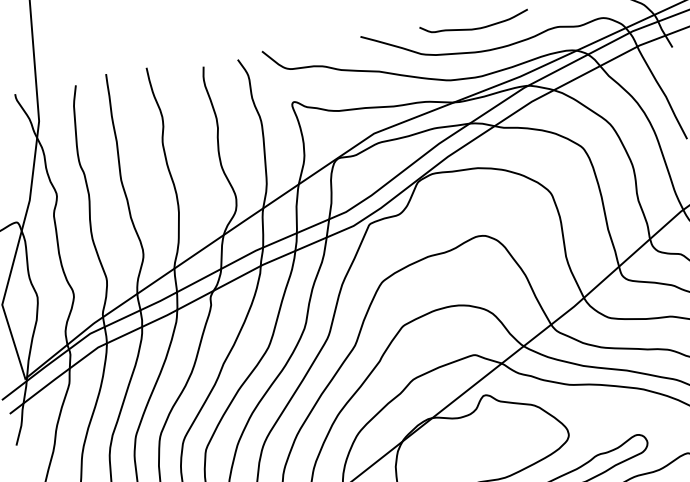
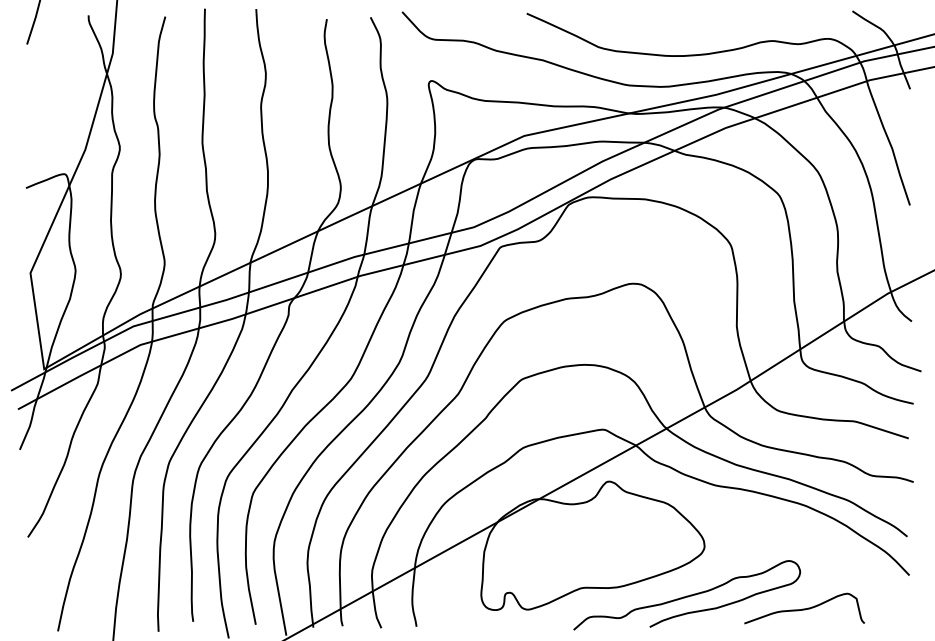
curve: (474, 28) -> (669, 26), removed

